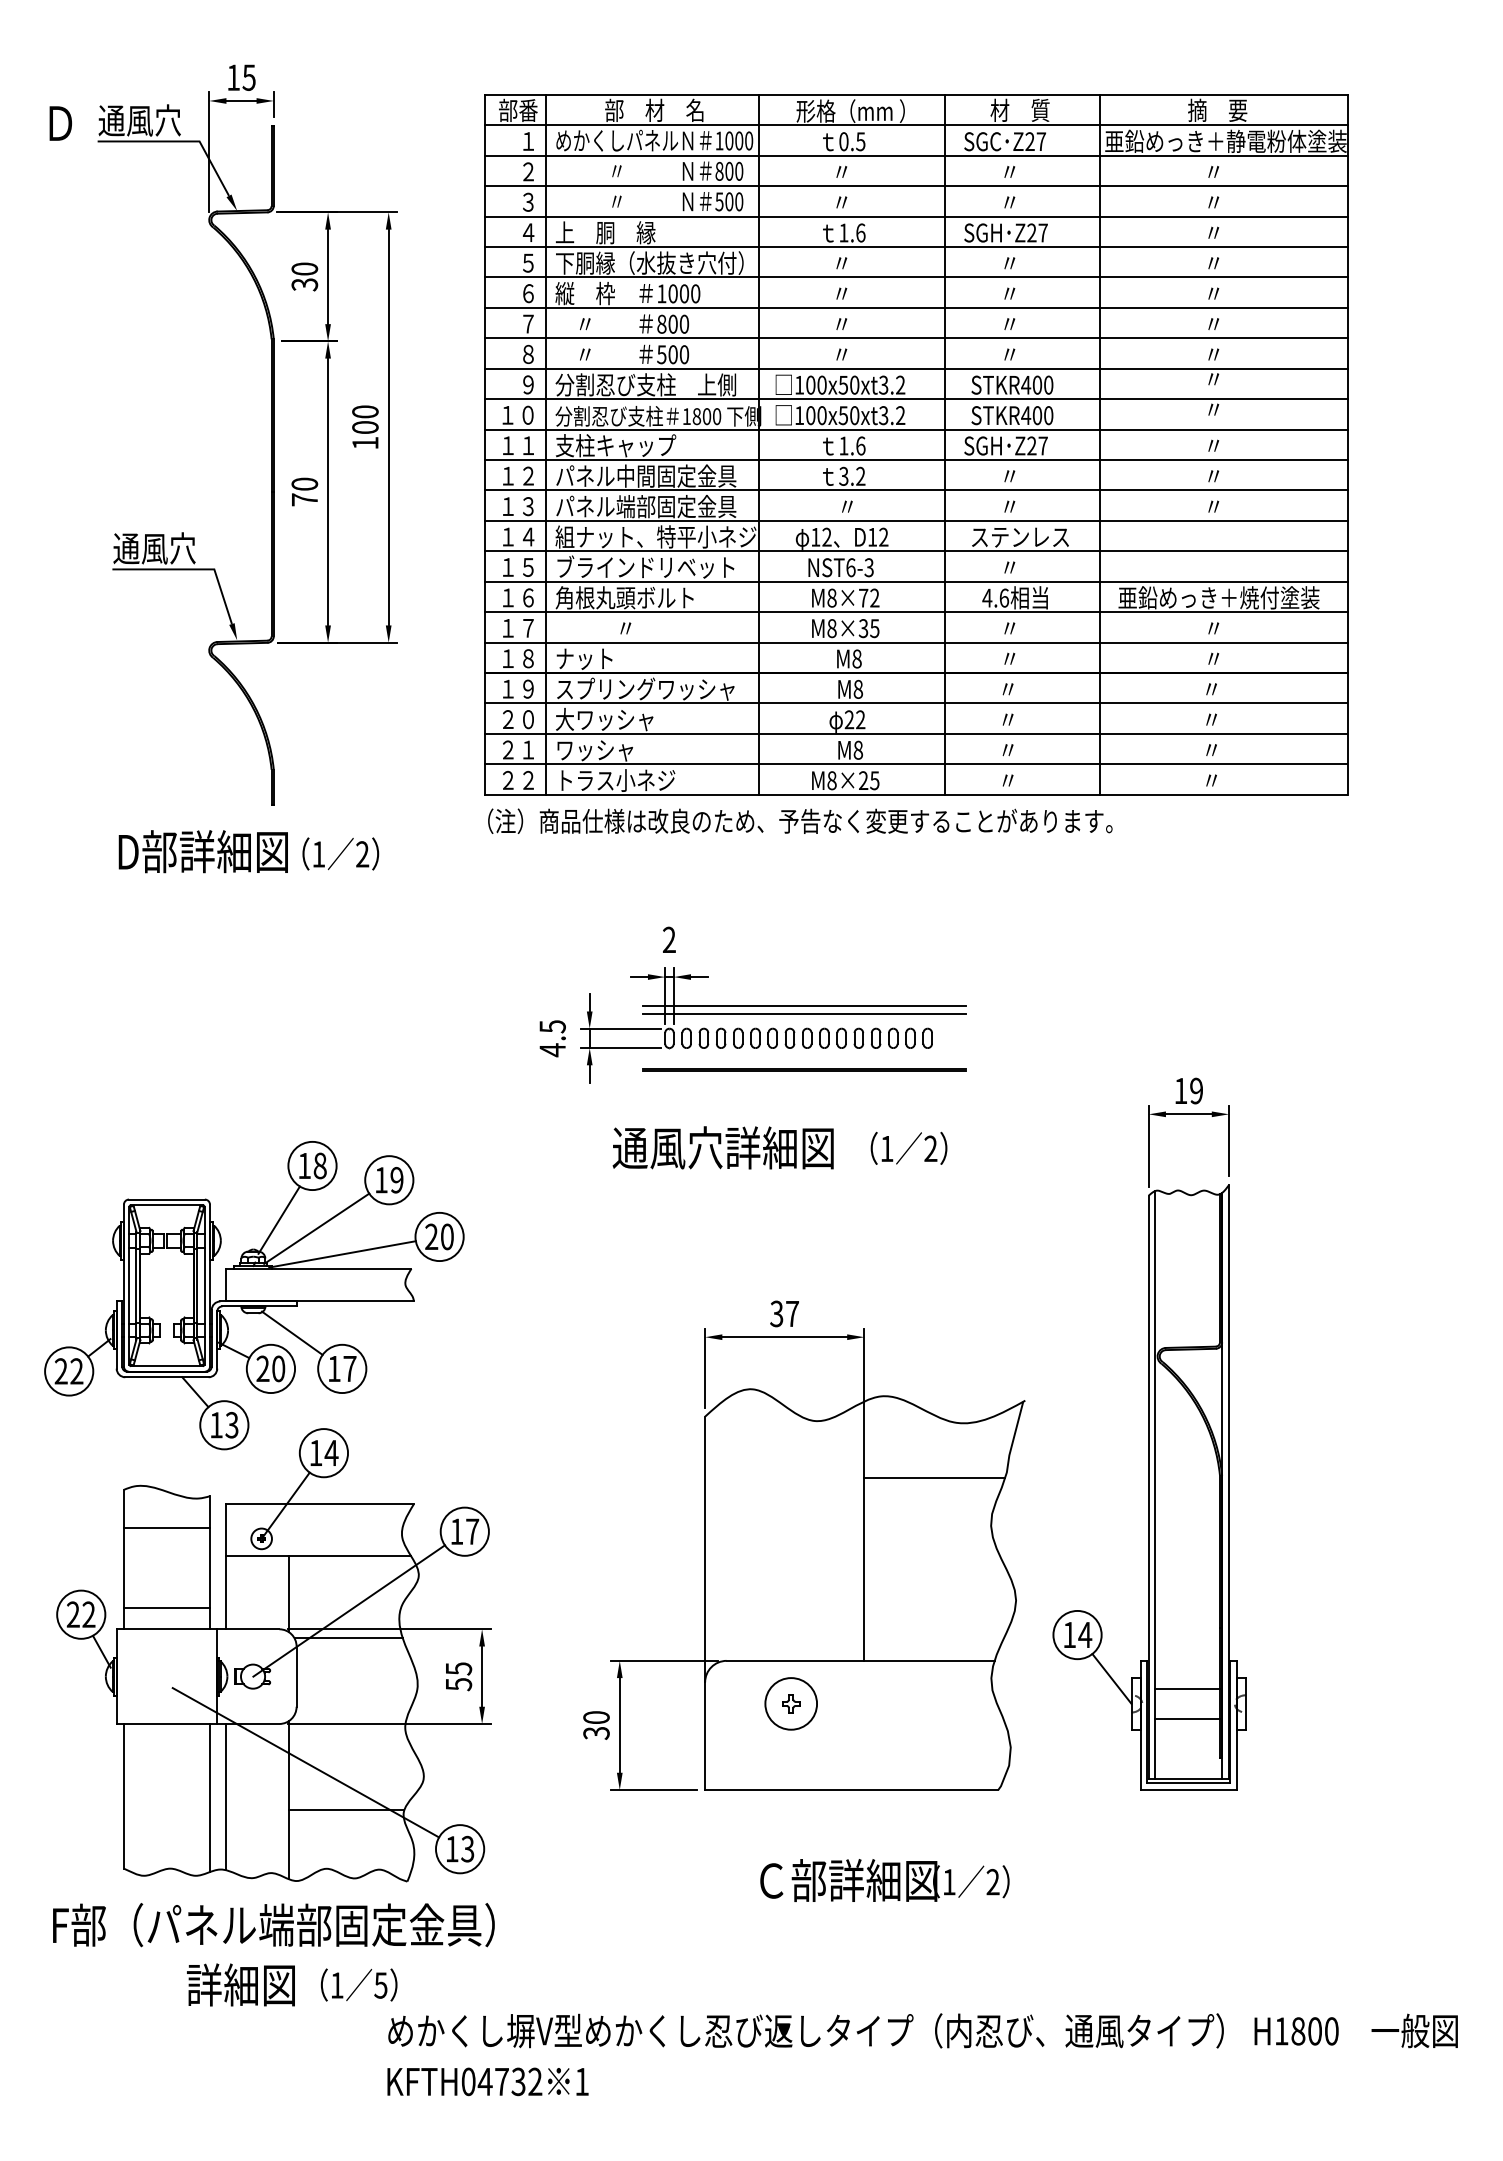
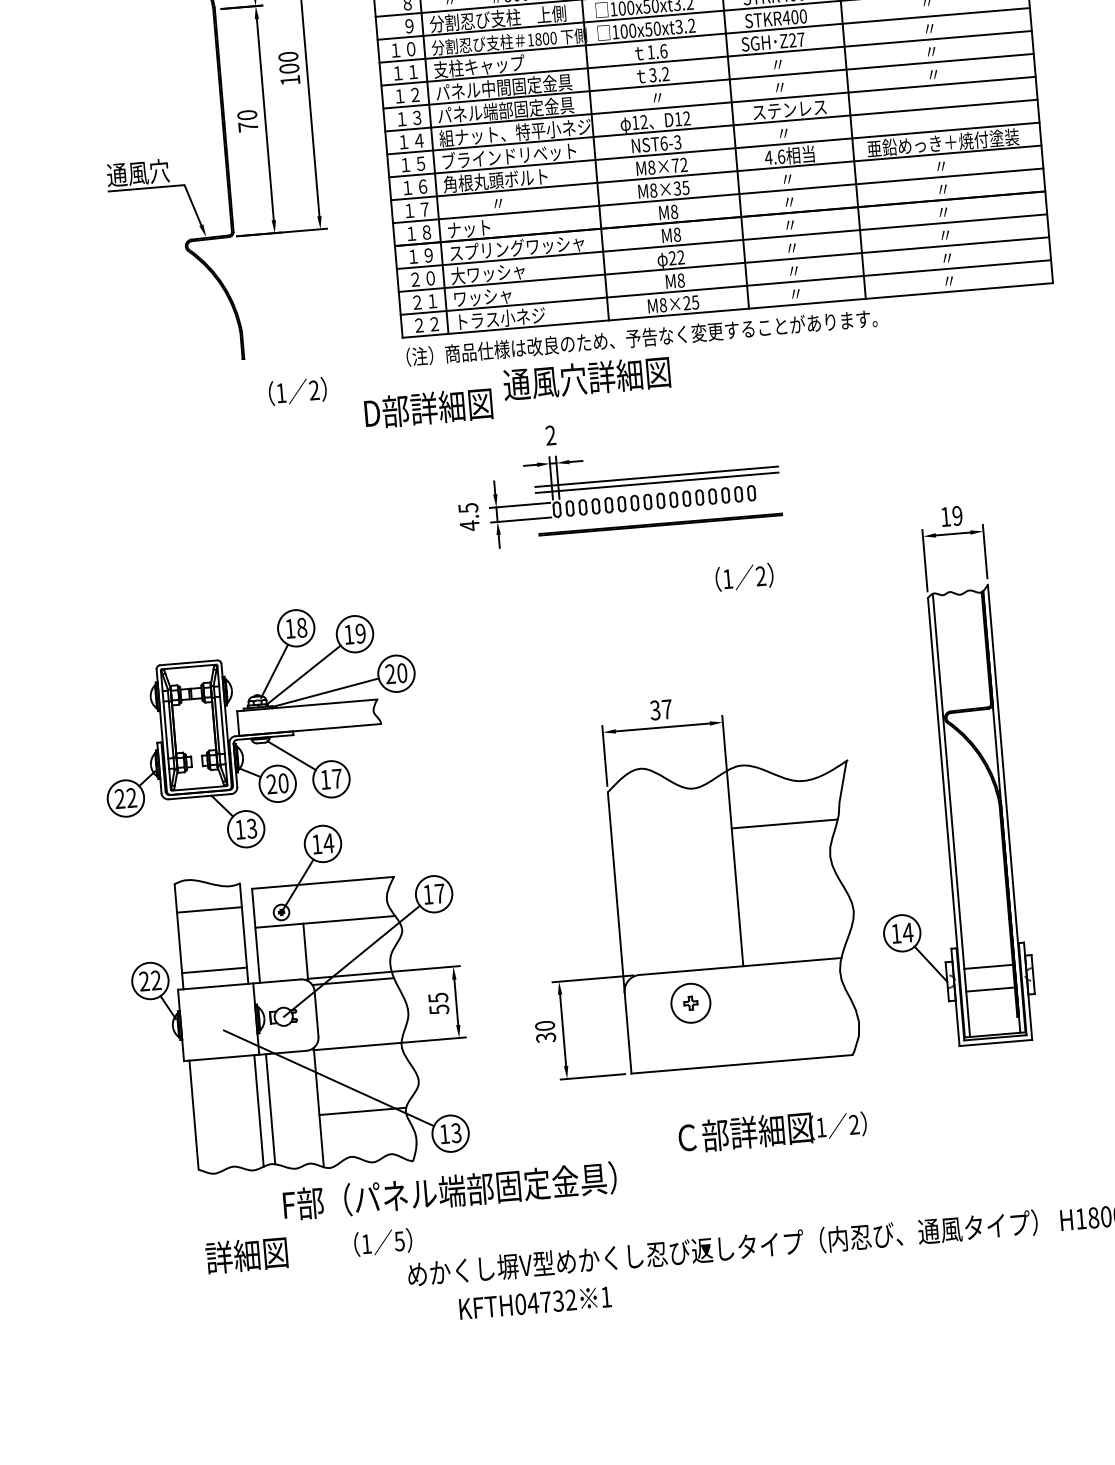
text: (202, 851) -> (427, 408), moved
text: (722, 1147) -> (586, 378), moved
text: (273, 1925) -> (449, 1191), moved
text: (240, 1984) -> (246, 1255), moved
text: (487, 2081) -> (534, 1302), moved

